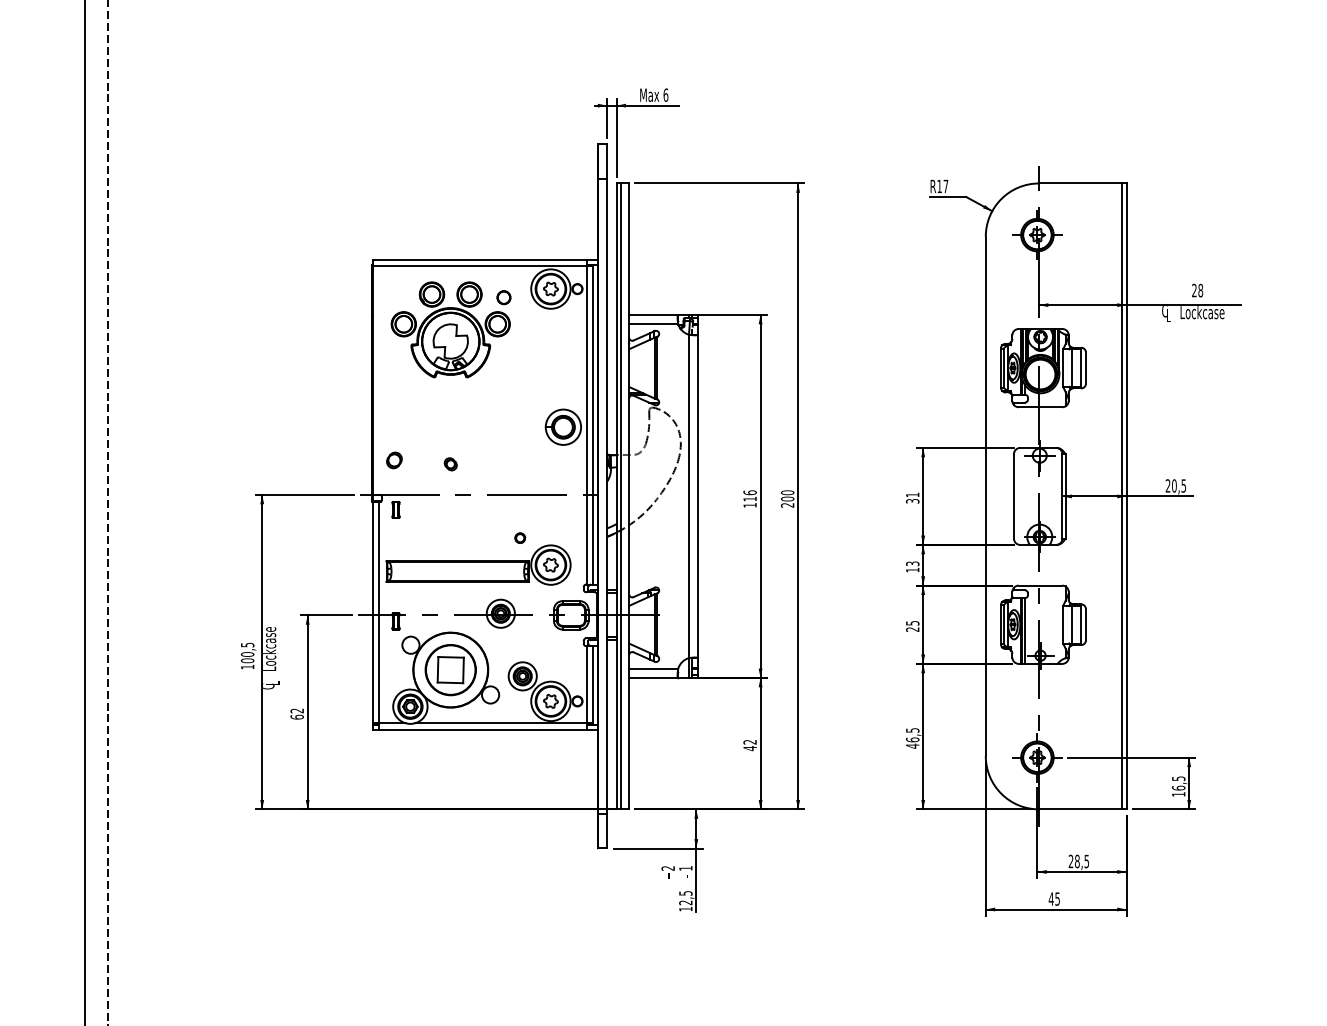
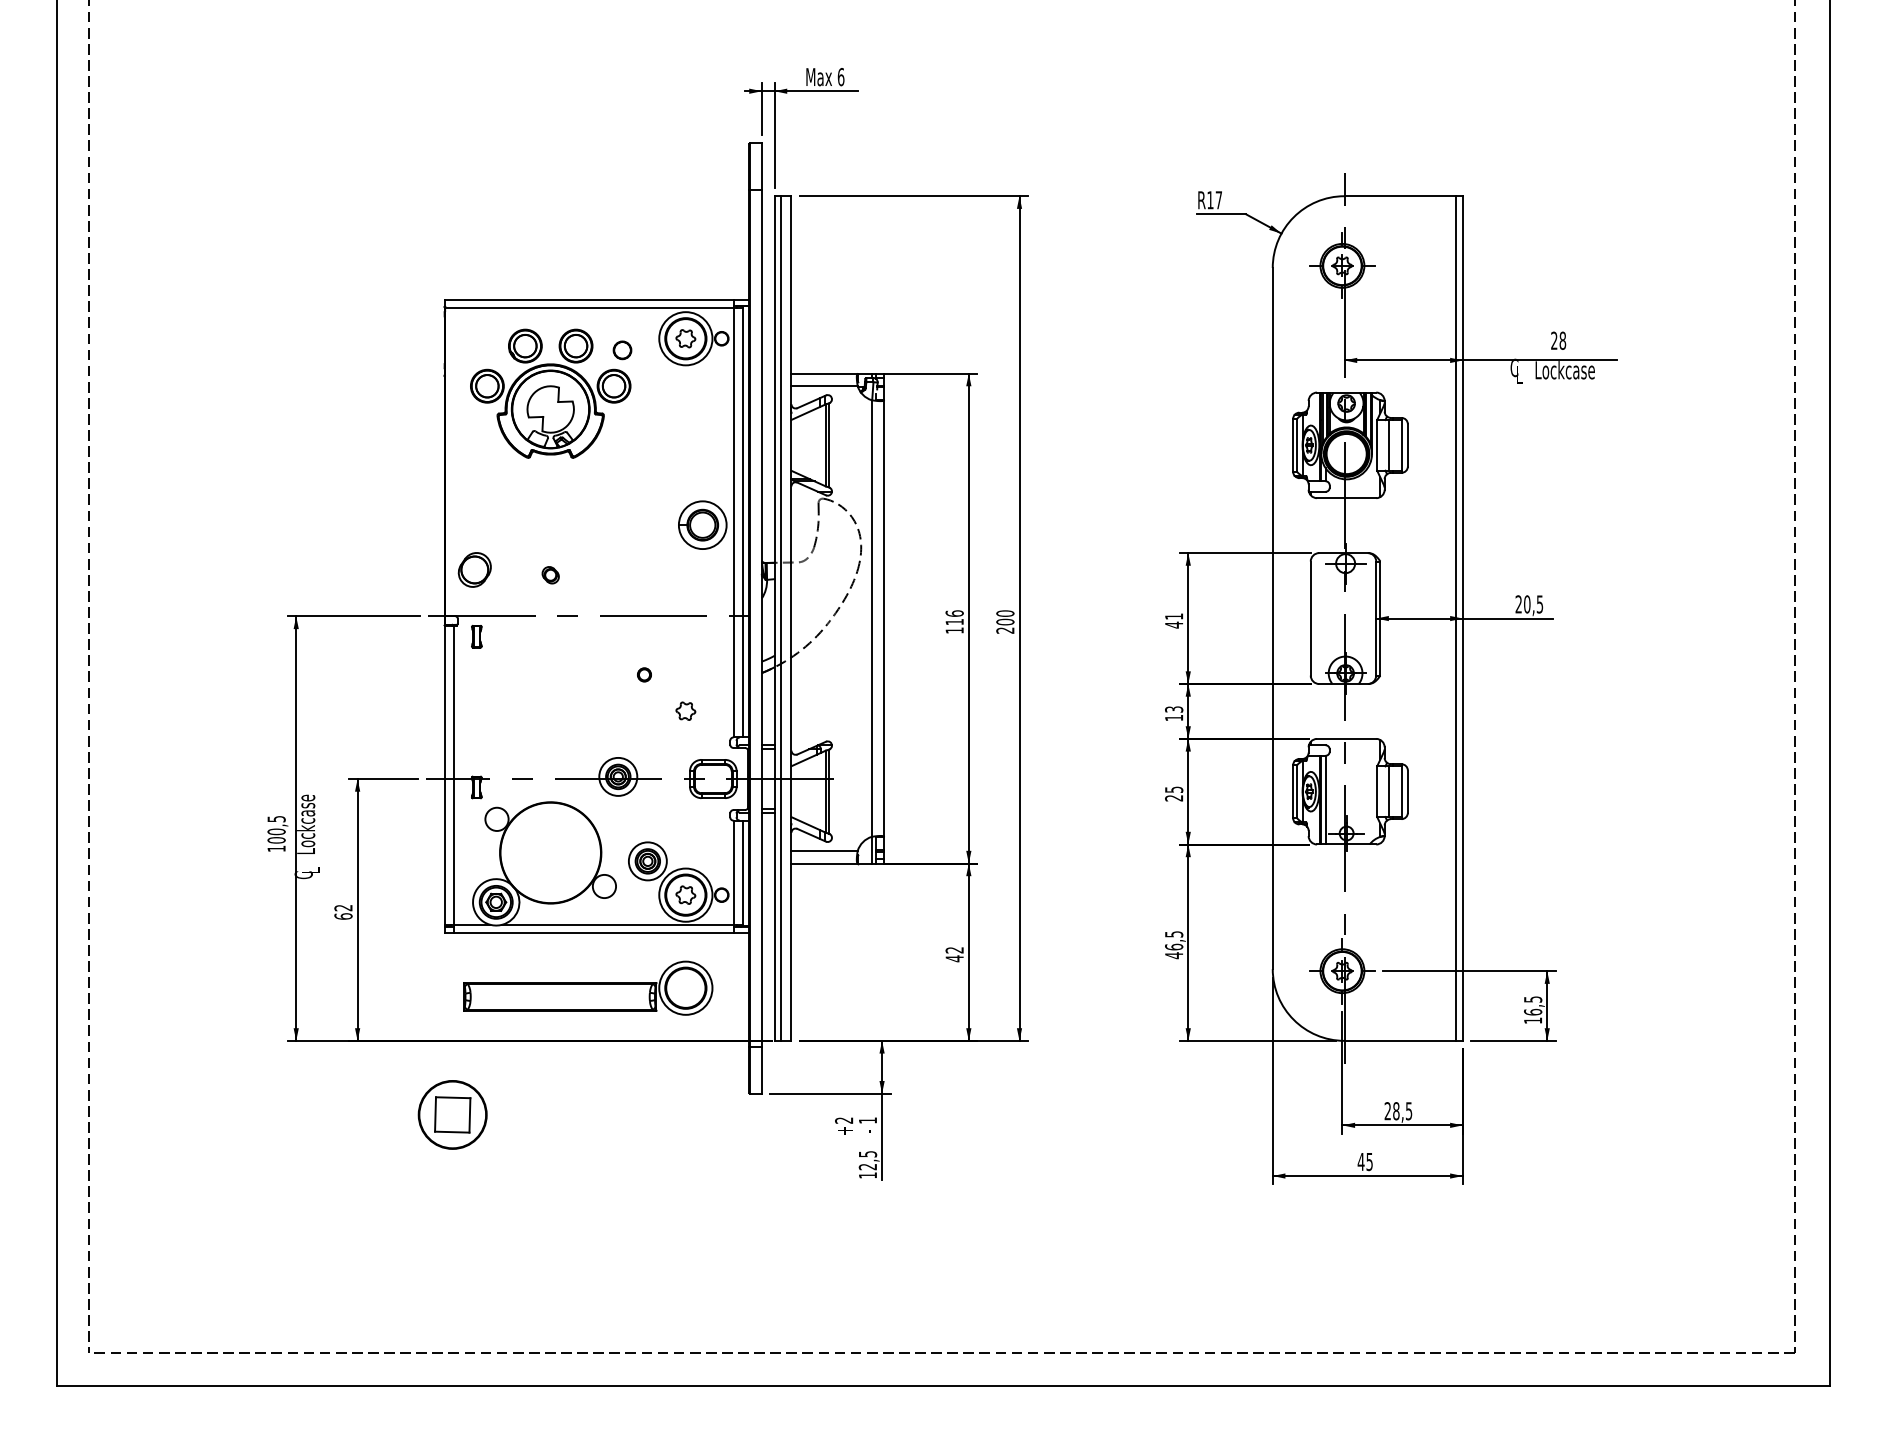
part: (394, 460) -> (474, 569), size x1.6
text: (912, 500) -> (1174, 624), 31 -> 41
part: (478, 564) -> (588, 987), moved
part: (450, 669) -> (452, 1114), moved

